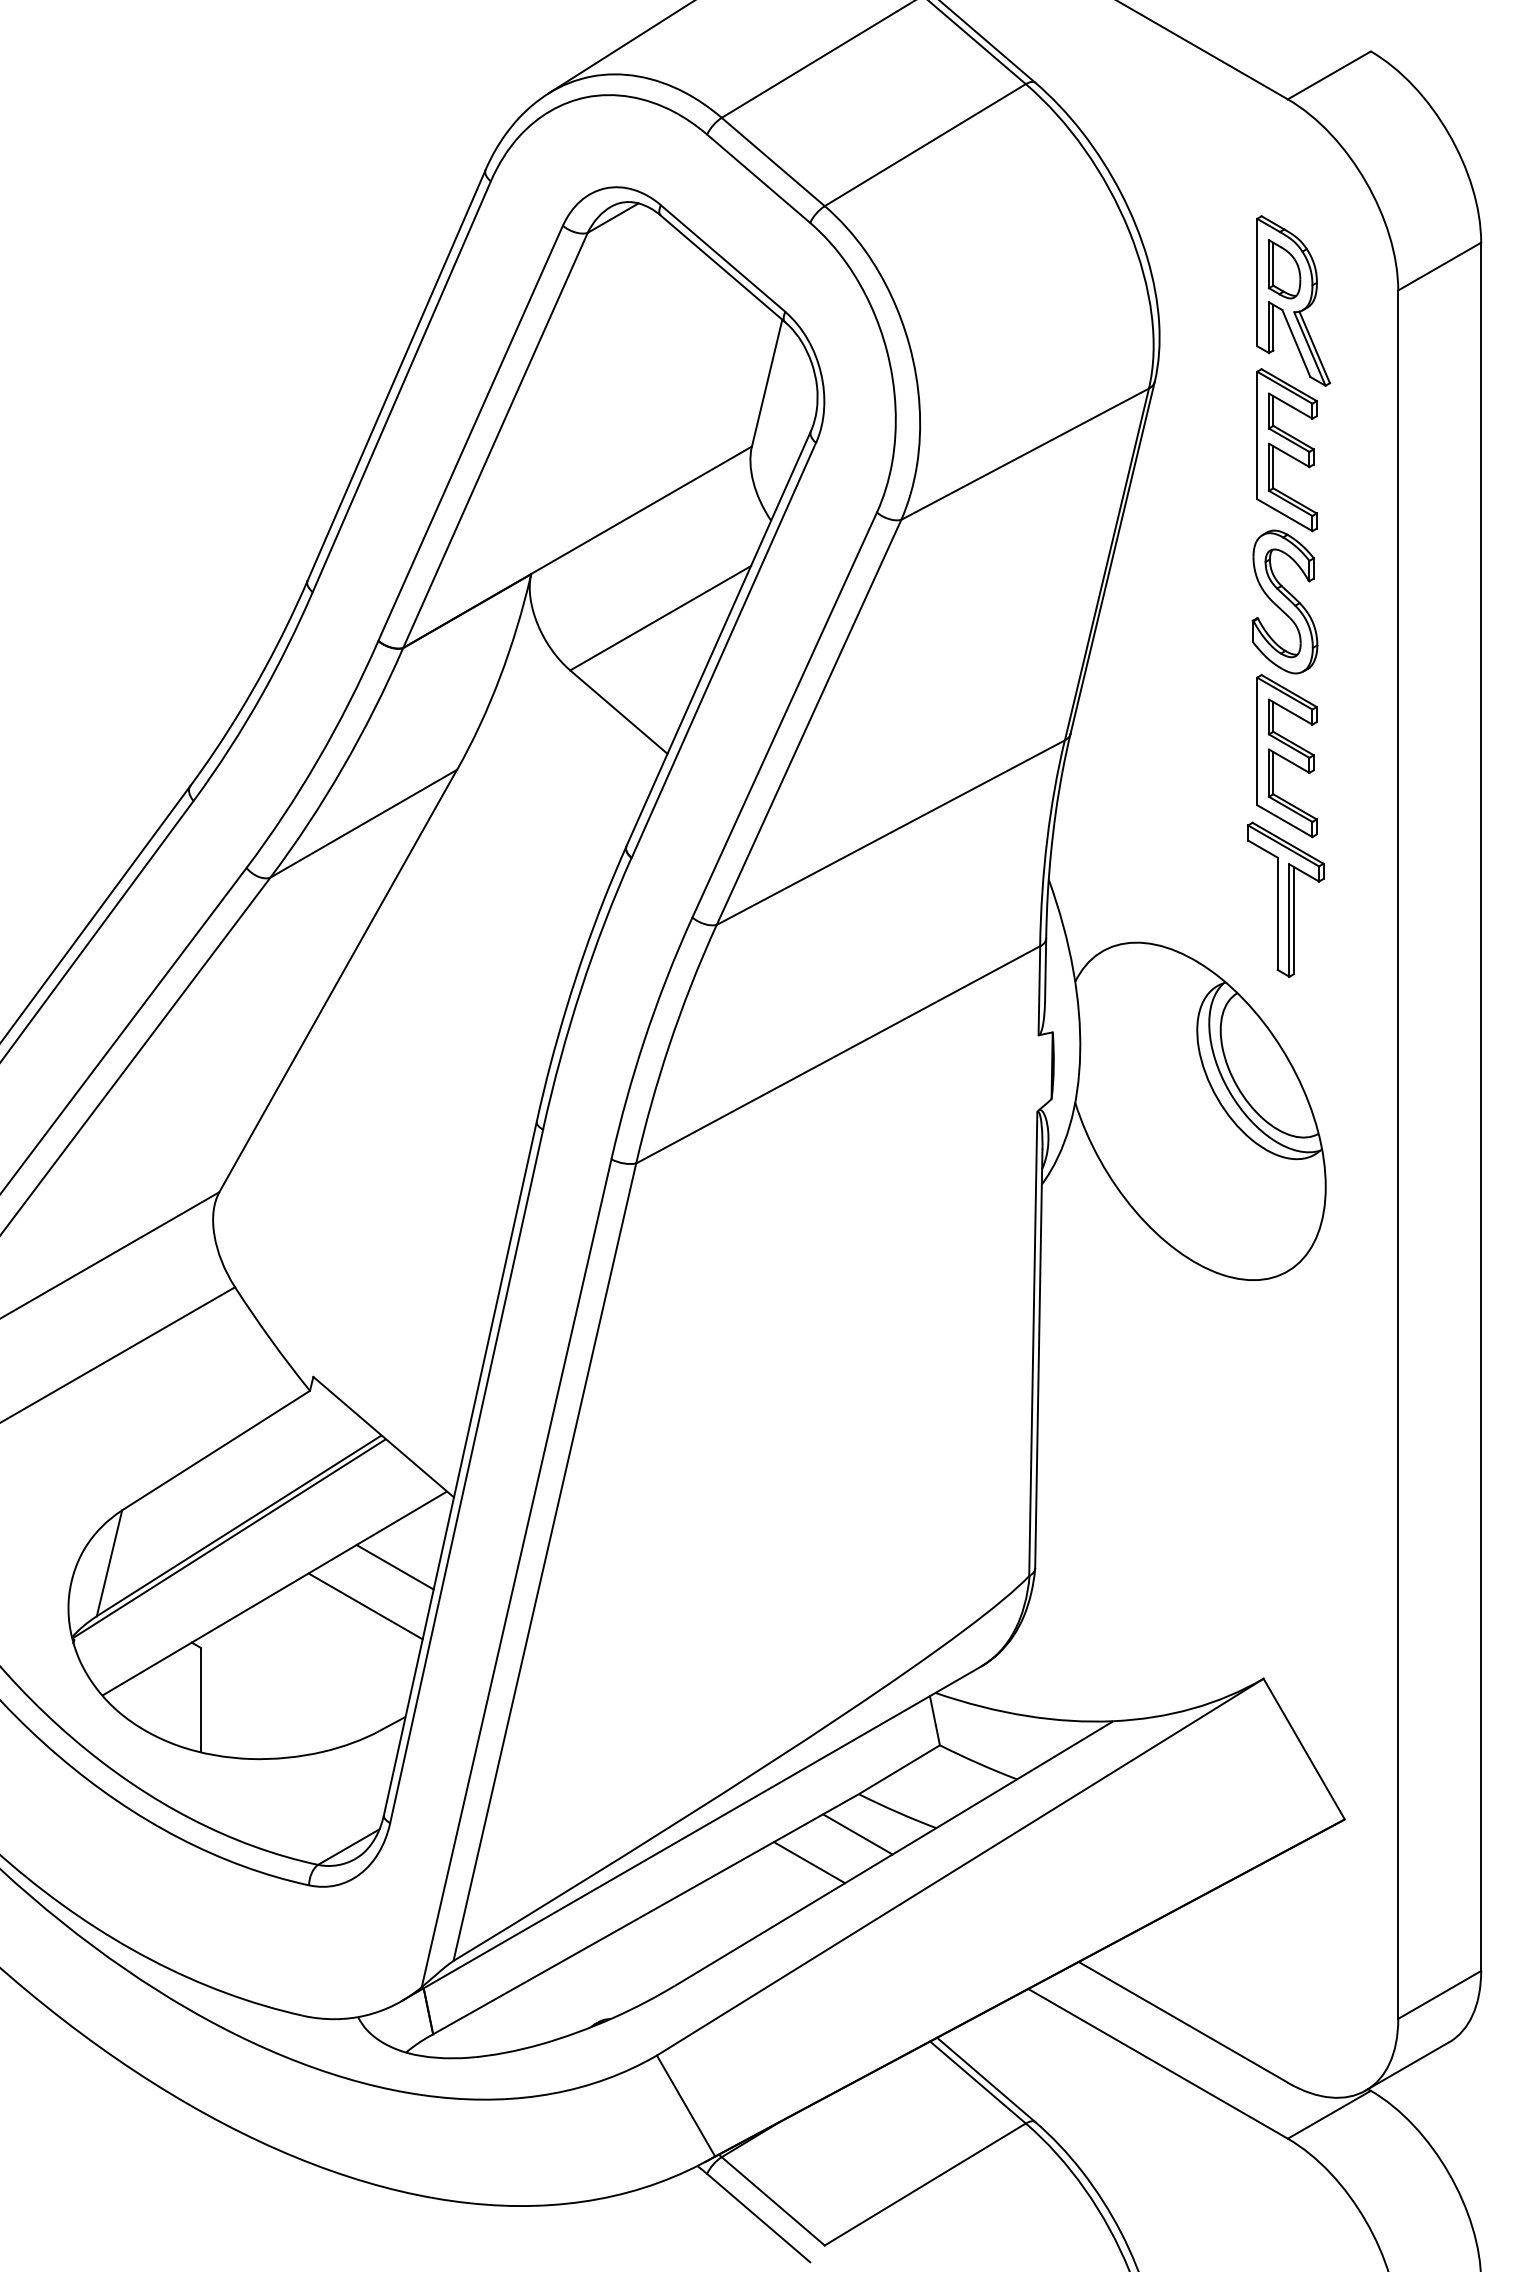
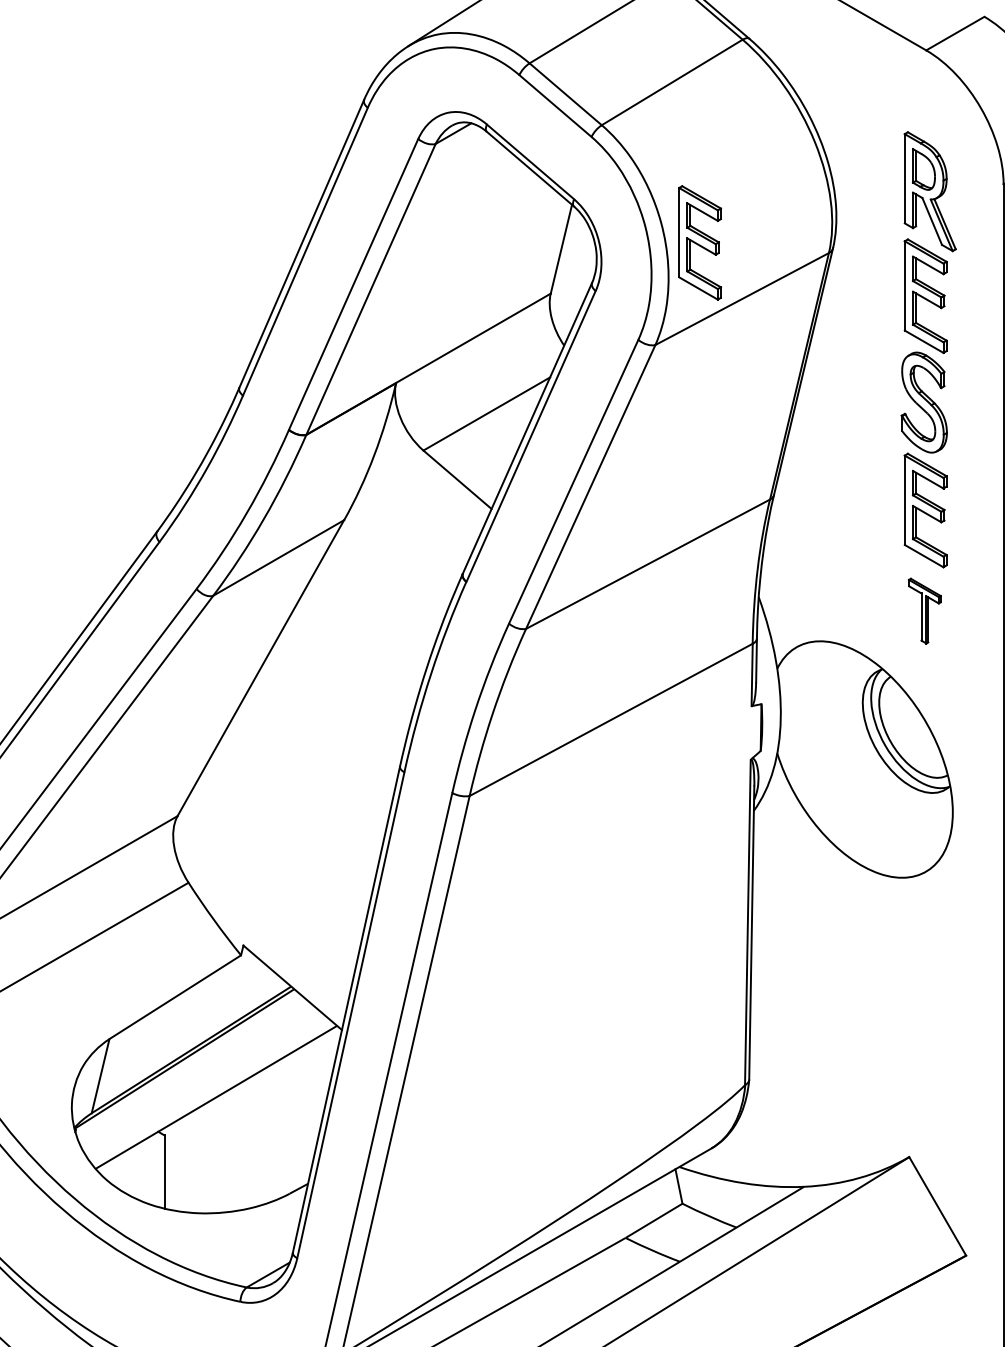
part: (964, 374) -> (699, 243), added
part: (1285, 899) -> (924, 611), size x0.6
line: (394, 1567) -> (300, 1079), removed
line: (365, 1606) -> (279, 1106), removed
line: (857, 1834) -> (624, 1266), removed
line: (809, 1862) -> (591, 1285), removed

